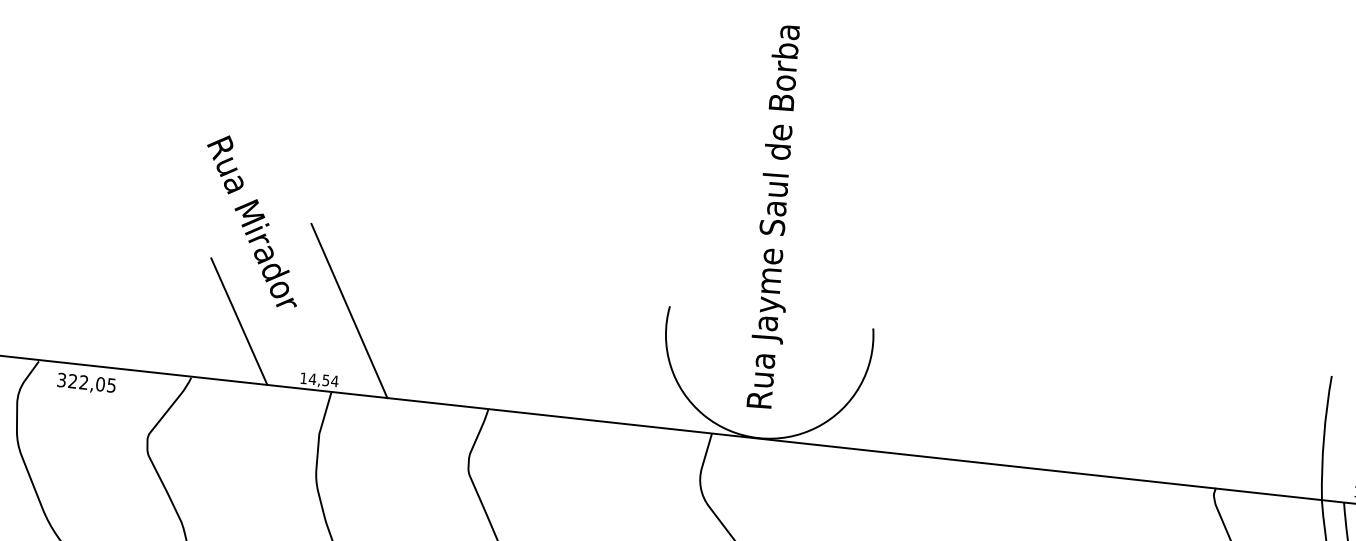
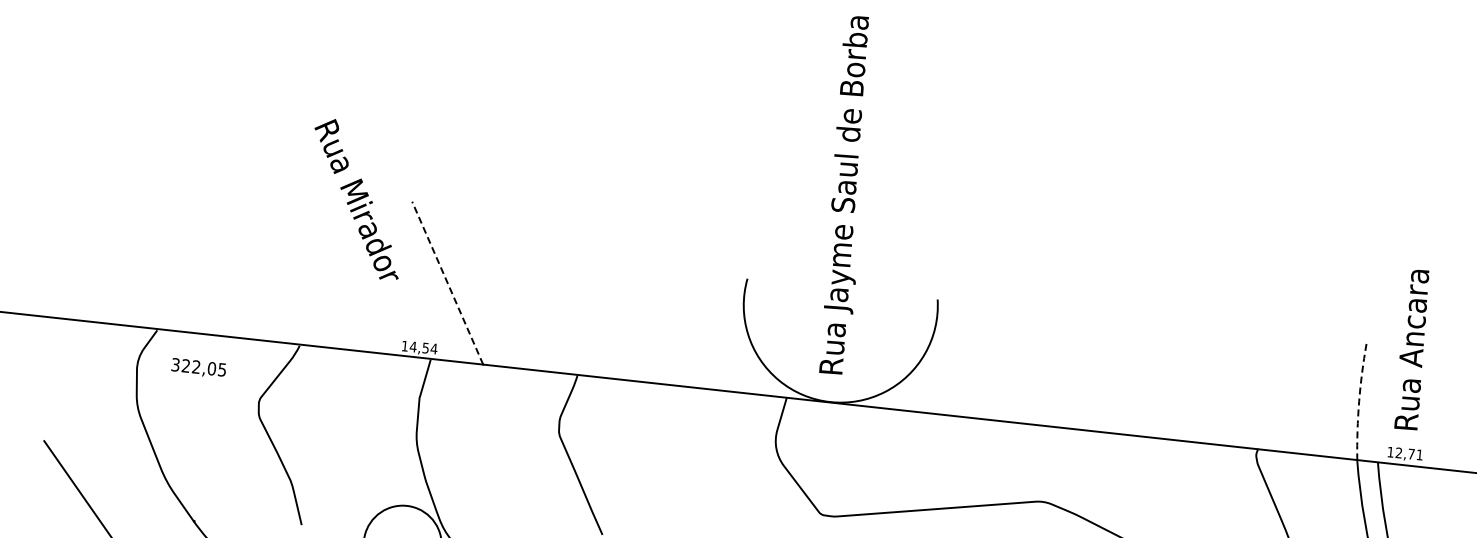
line: (349, 311) -> (447, 283), solid -> dashed
line: (239, 322) -> (344, 293), removed
text: (86, 382) -> (198, 367), moved
line: (1324, 437) -> (1359, 401), solid -> dashed

